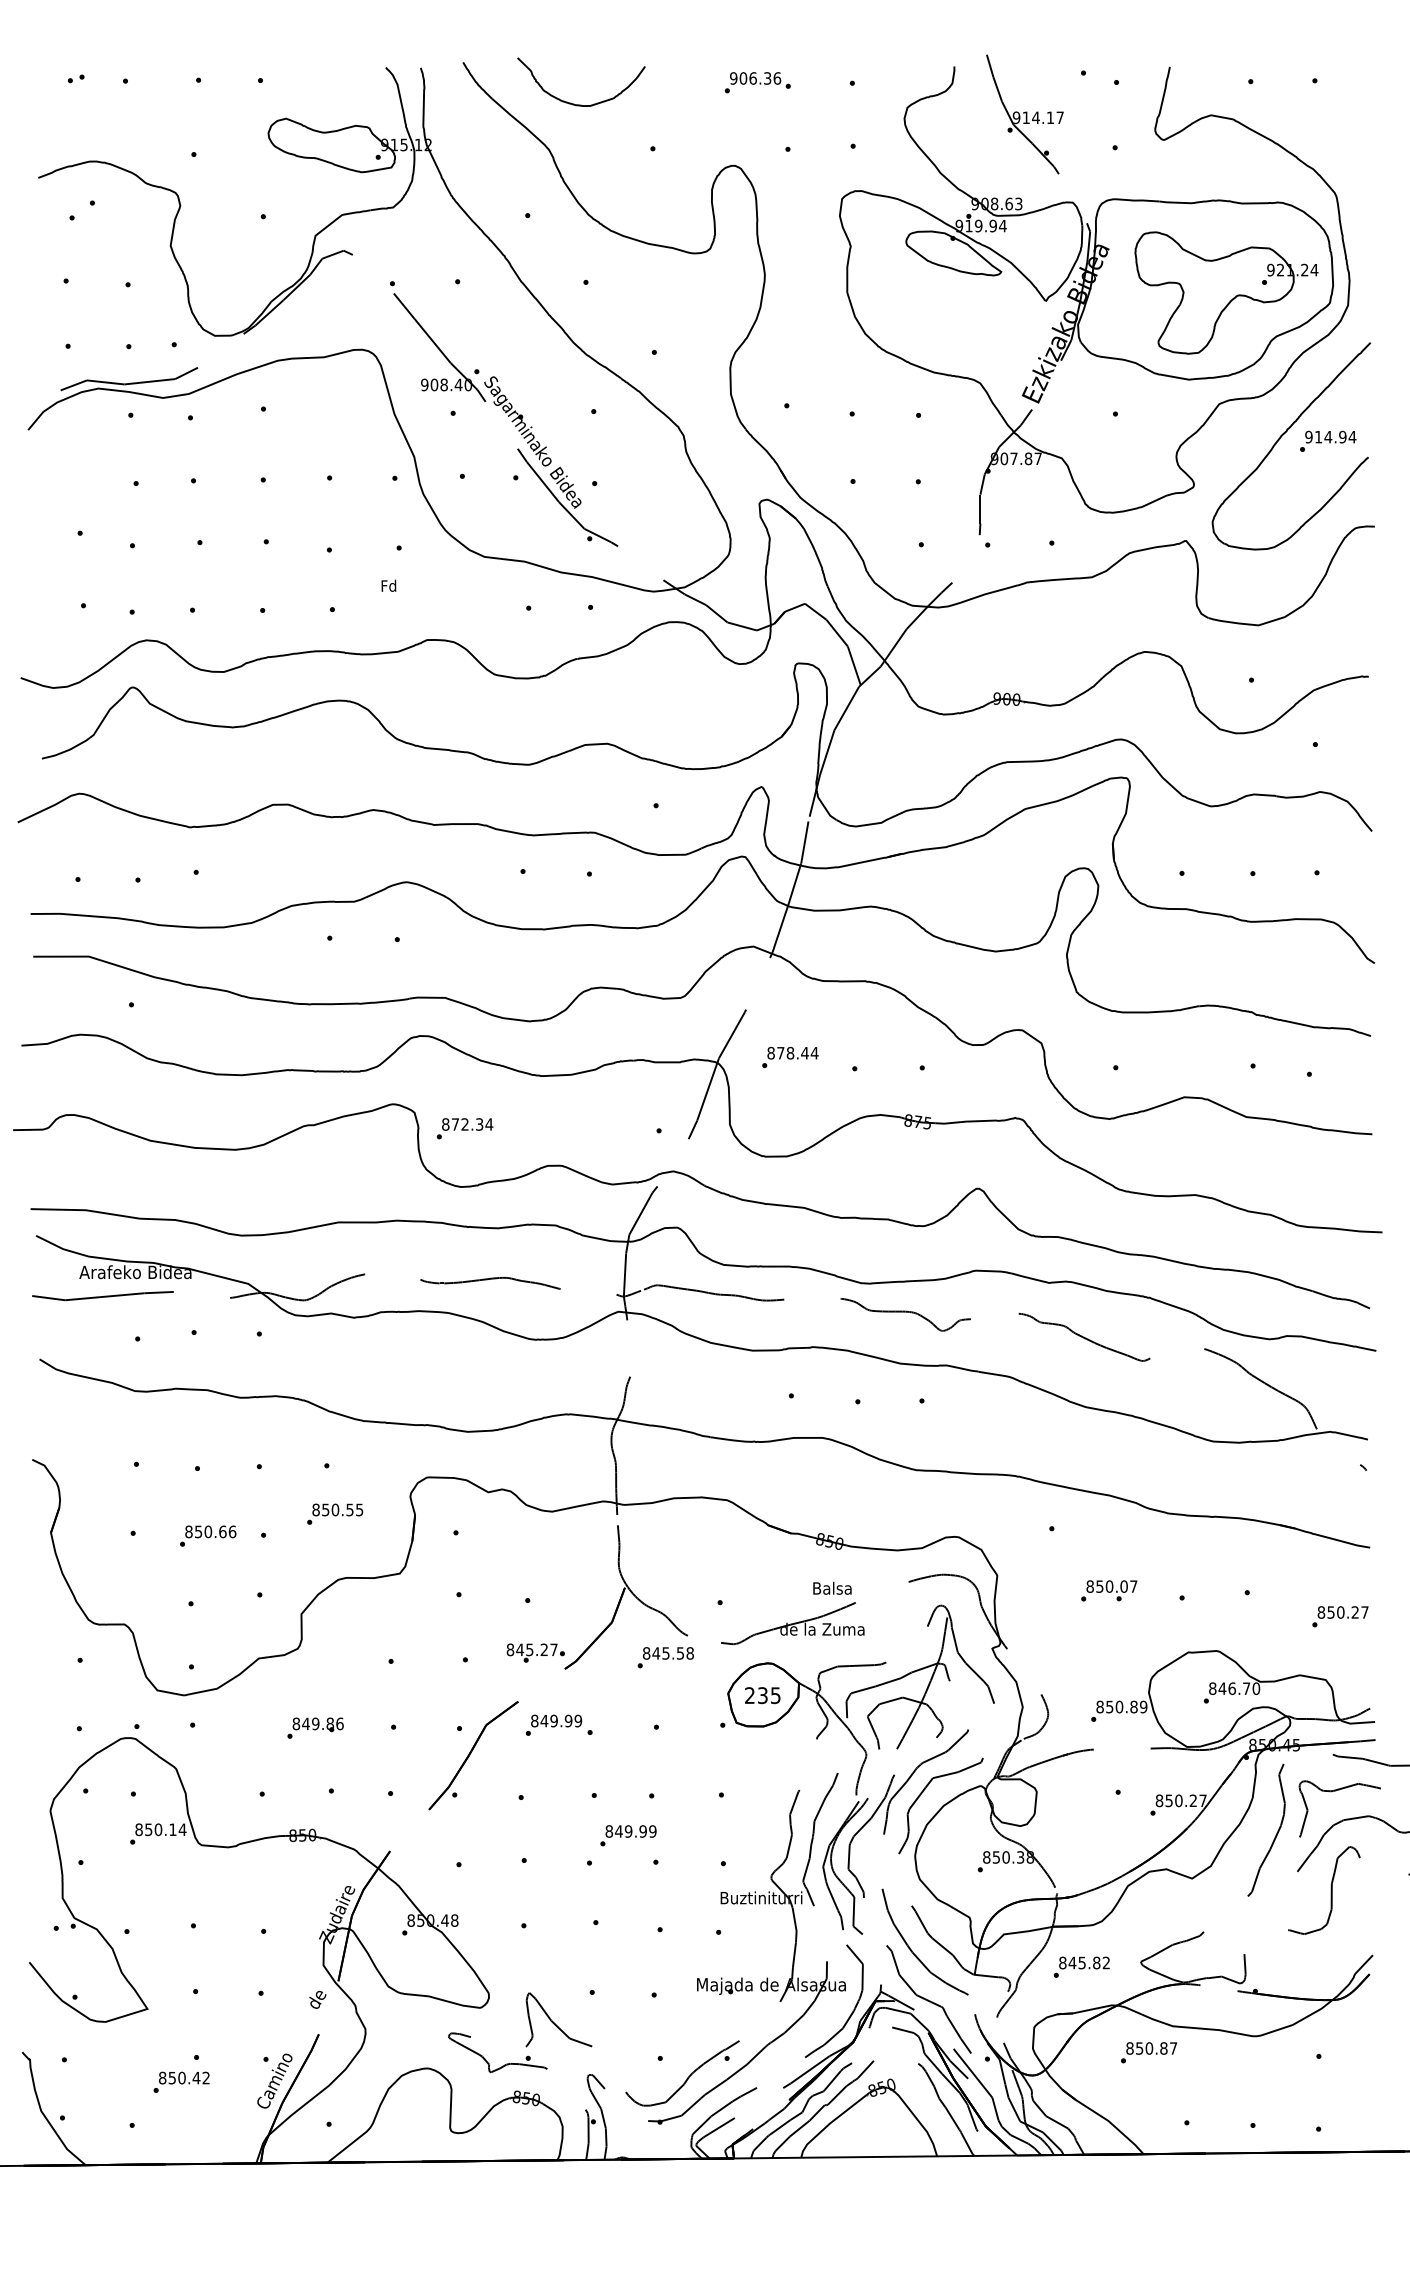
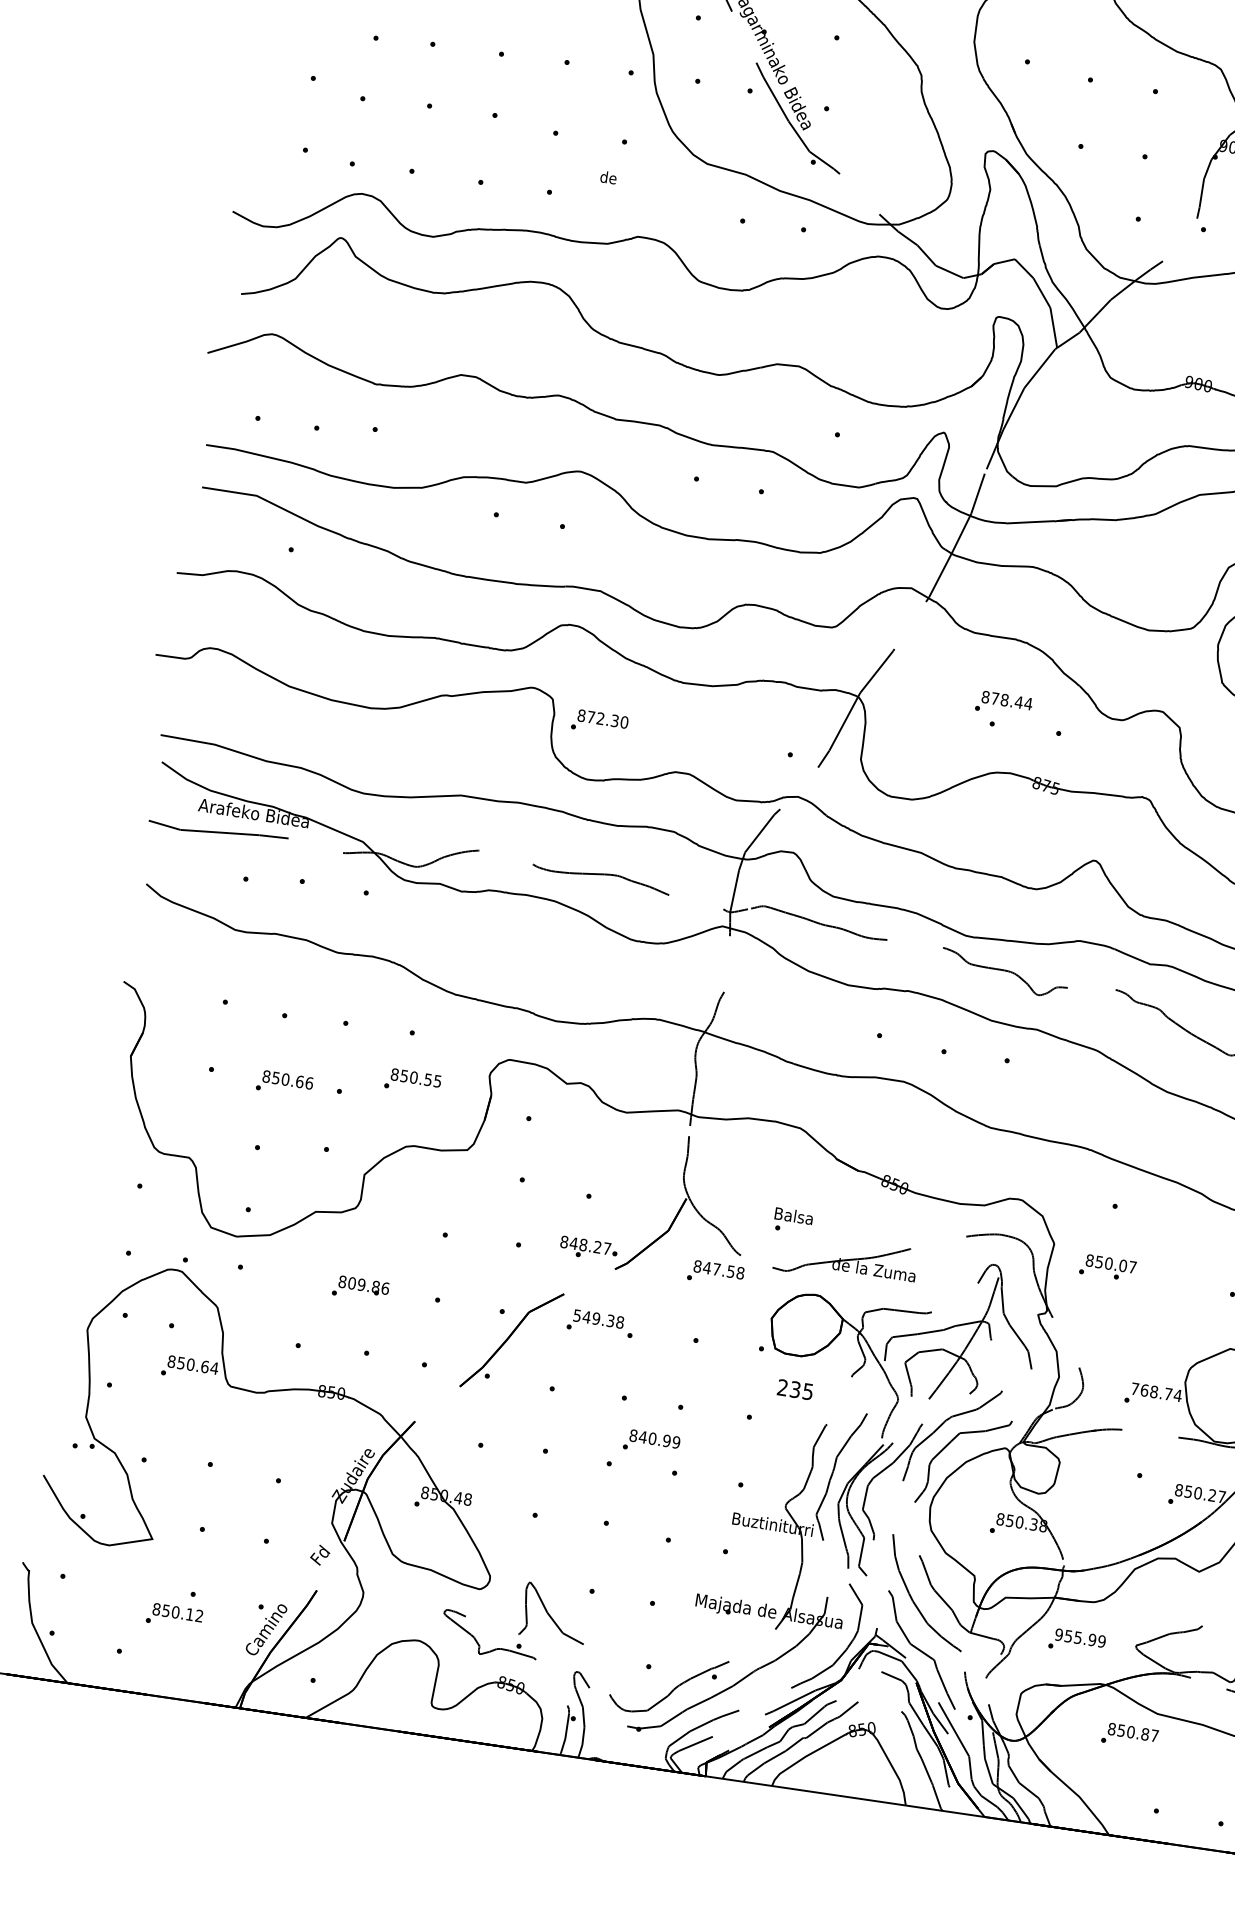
text: (388, 585) -> (608, 177), Fd -> de
text: (790, 1056) -> (1004, 703), moved
text: (489, 1124) -> (624, 722), 872.34 -> 872.30
text: (832, 1587) -> (794, 1215), moved
text: (1109, 1590) -> (1108, 1267), moved
text: (529, 1649) -> (583, 1244), 845.27 -> 848.27
text: (665, 1653) -> (716, 1269), 845.58 -> 847.58
text: (762, 1695) -> (795, 1389), moved
text: (1121, 1706) -> (1156, 1391), 850.89 -> 768.74
text: (556, 1720) -> (598, 1318), 849.99 -> 549.38
text: (306, 1723) -> (352, 1283), 849.86 -> 809.86
text: (172, 1829) -> (204, 1366), 850.14 -> 850.64
text: (628, 1831) -> (652, 1438), 849.99 -> 840.99
text: (1084, 1962) -> (1080, 1637), 845.82 -> 955.99
text: (316, 1998) -> (320, 1554), de -> Fd
text: (196, 2078) -> (189, 1615), 850.42 -> 850.12

